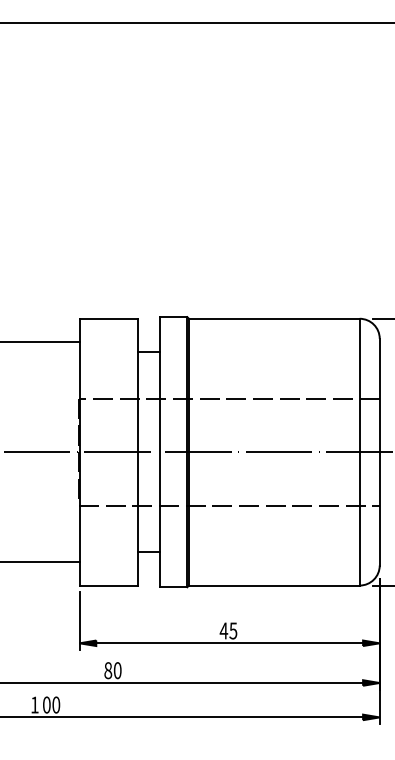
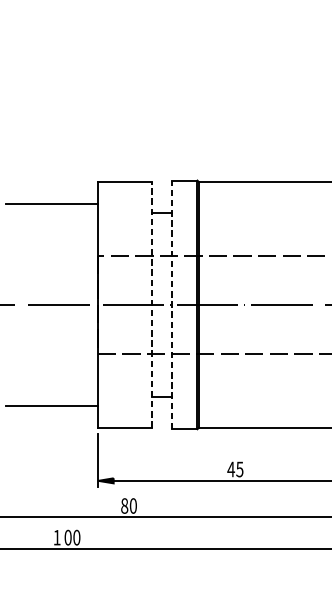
line: (137, 451) -> (151, 304), solid -> dashed
line: (159, 451) -> (171, 304), solid -> dashed

